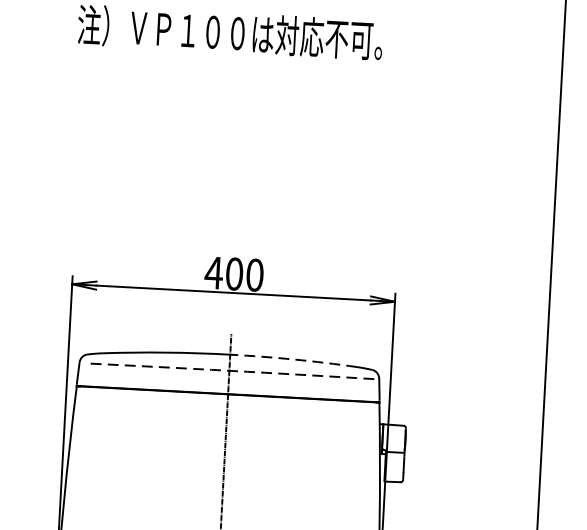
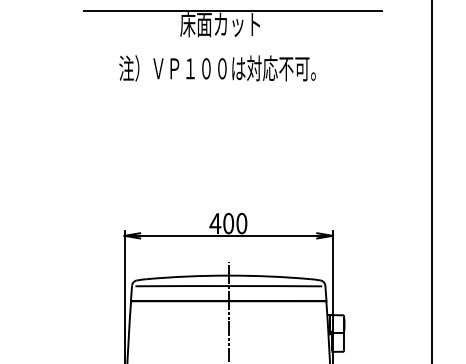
arc: (293, 359) -> (269, 276), dashed -> solid
arc: (229, 371) -> (228, 286), dashed -> solid

